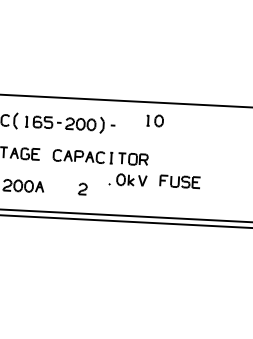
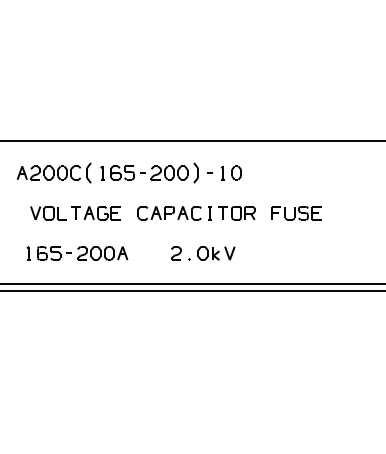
part: (154, 120) -> (230, 172), moved
part: (127, 180) -> (211, 253), moved
part: (180, 182) -> (296, 213), moved

